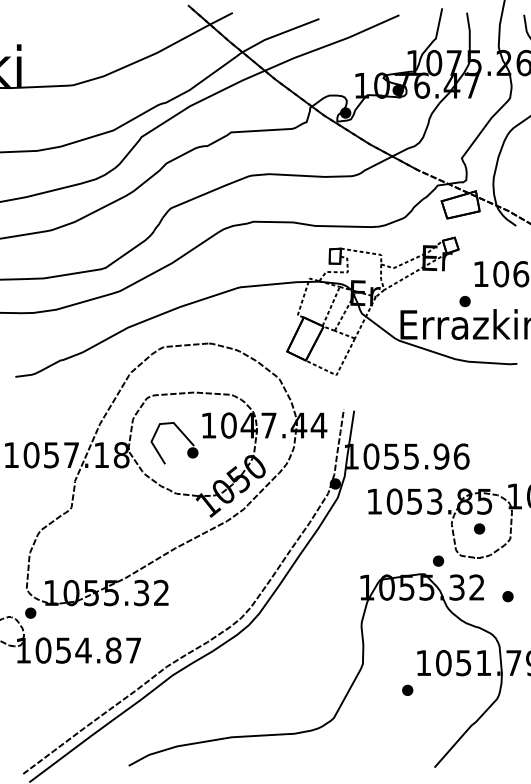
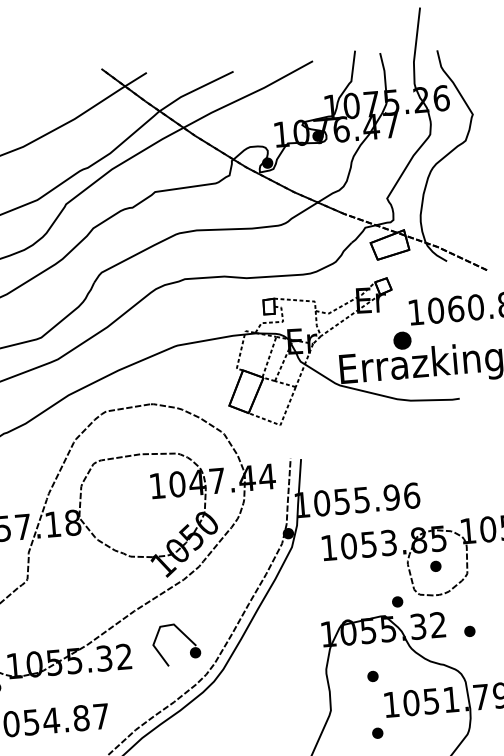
part: (464, 301) -> (401, 341), size x1.6
part: (182, 434) -> (183, 635), moved
part: (407, 632) -> (372, 675), added

